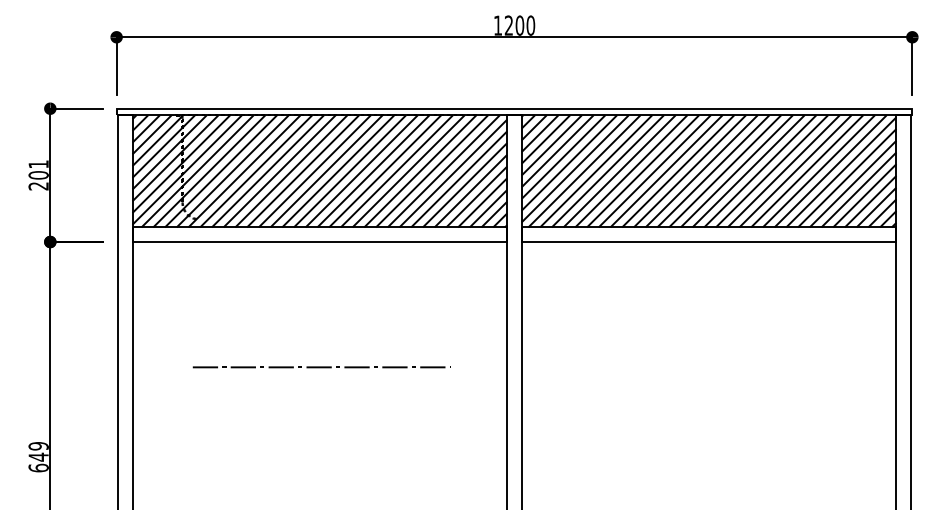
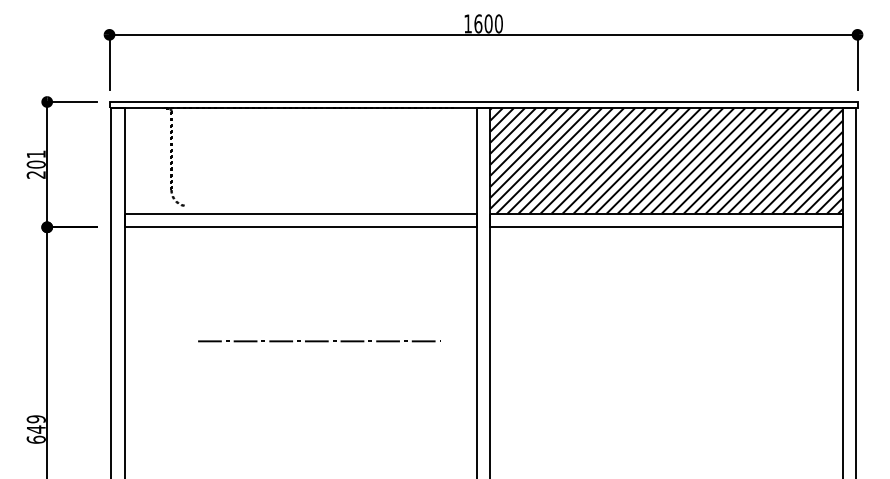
text: (508, 25) -> (477, 23), 1200 -> 1600
hatch: (319, 171) -> (300, 161), removed
line: (321, 367) -> (319, 341), moved

